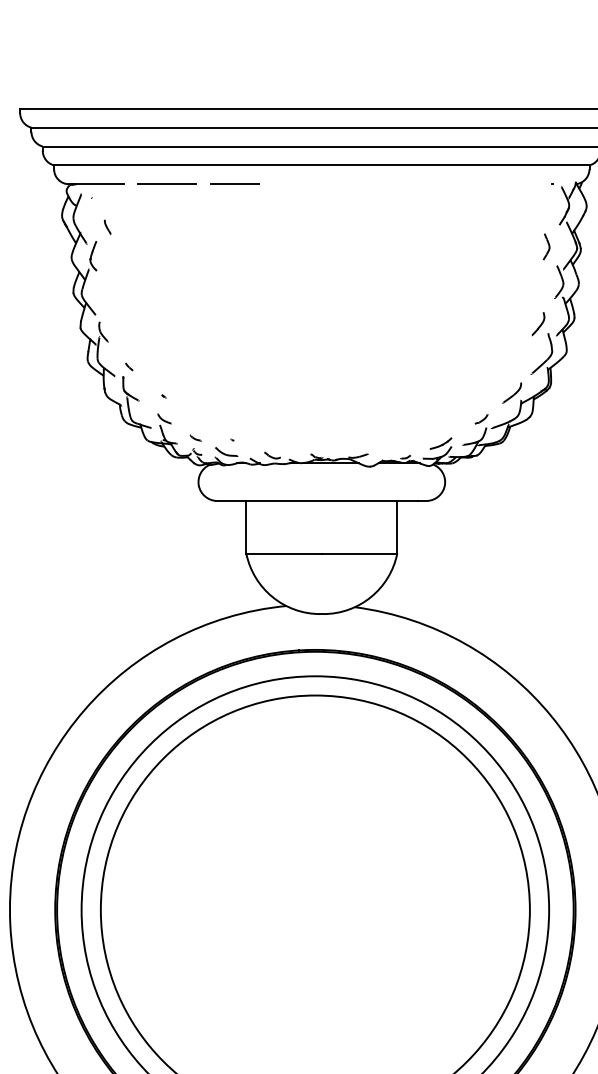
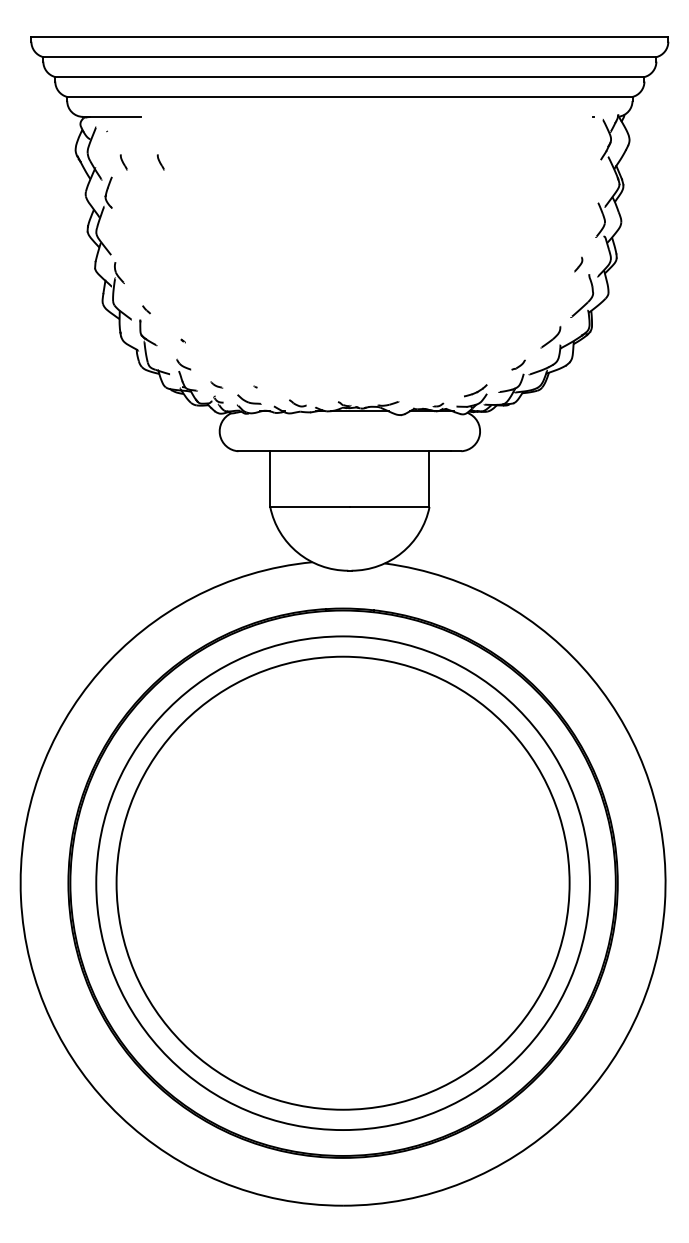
line: (167, 183) -> (186, 116), removed
line: (234, 183) -> (257, 116), removed
line: (142, 227) -> (160, 162), added
part: (546, 246) -> (587, 182), removed
part: (538, 324) -> (578, 264), size x0.6

